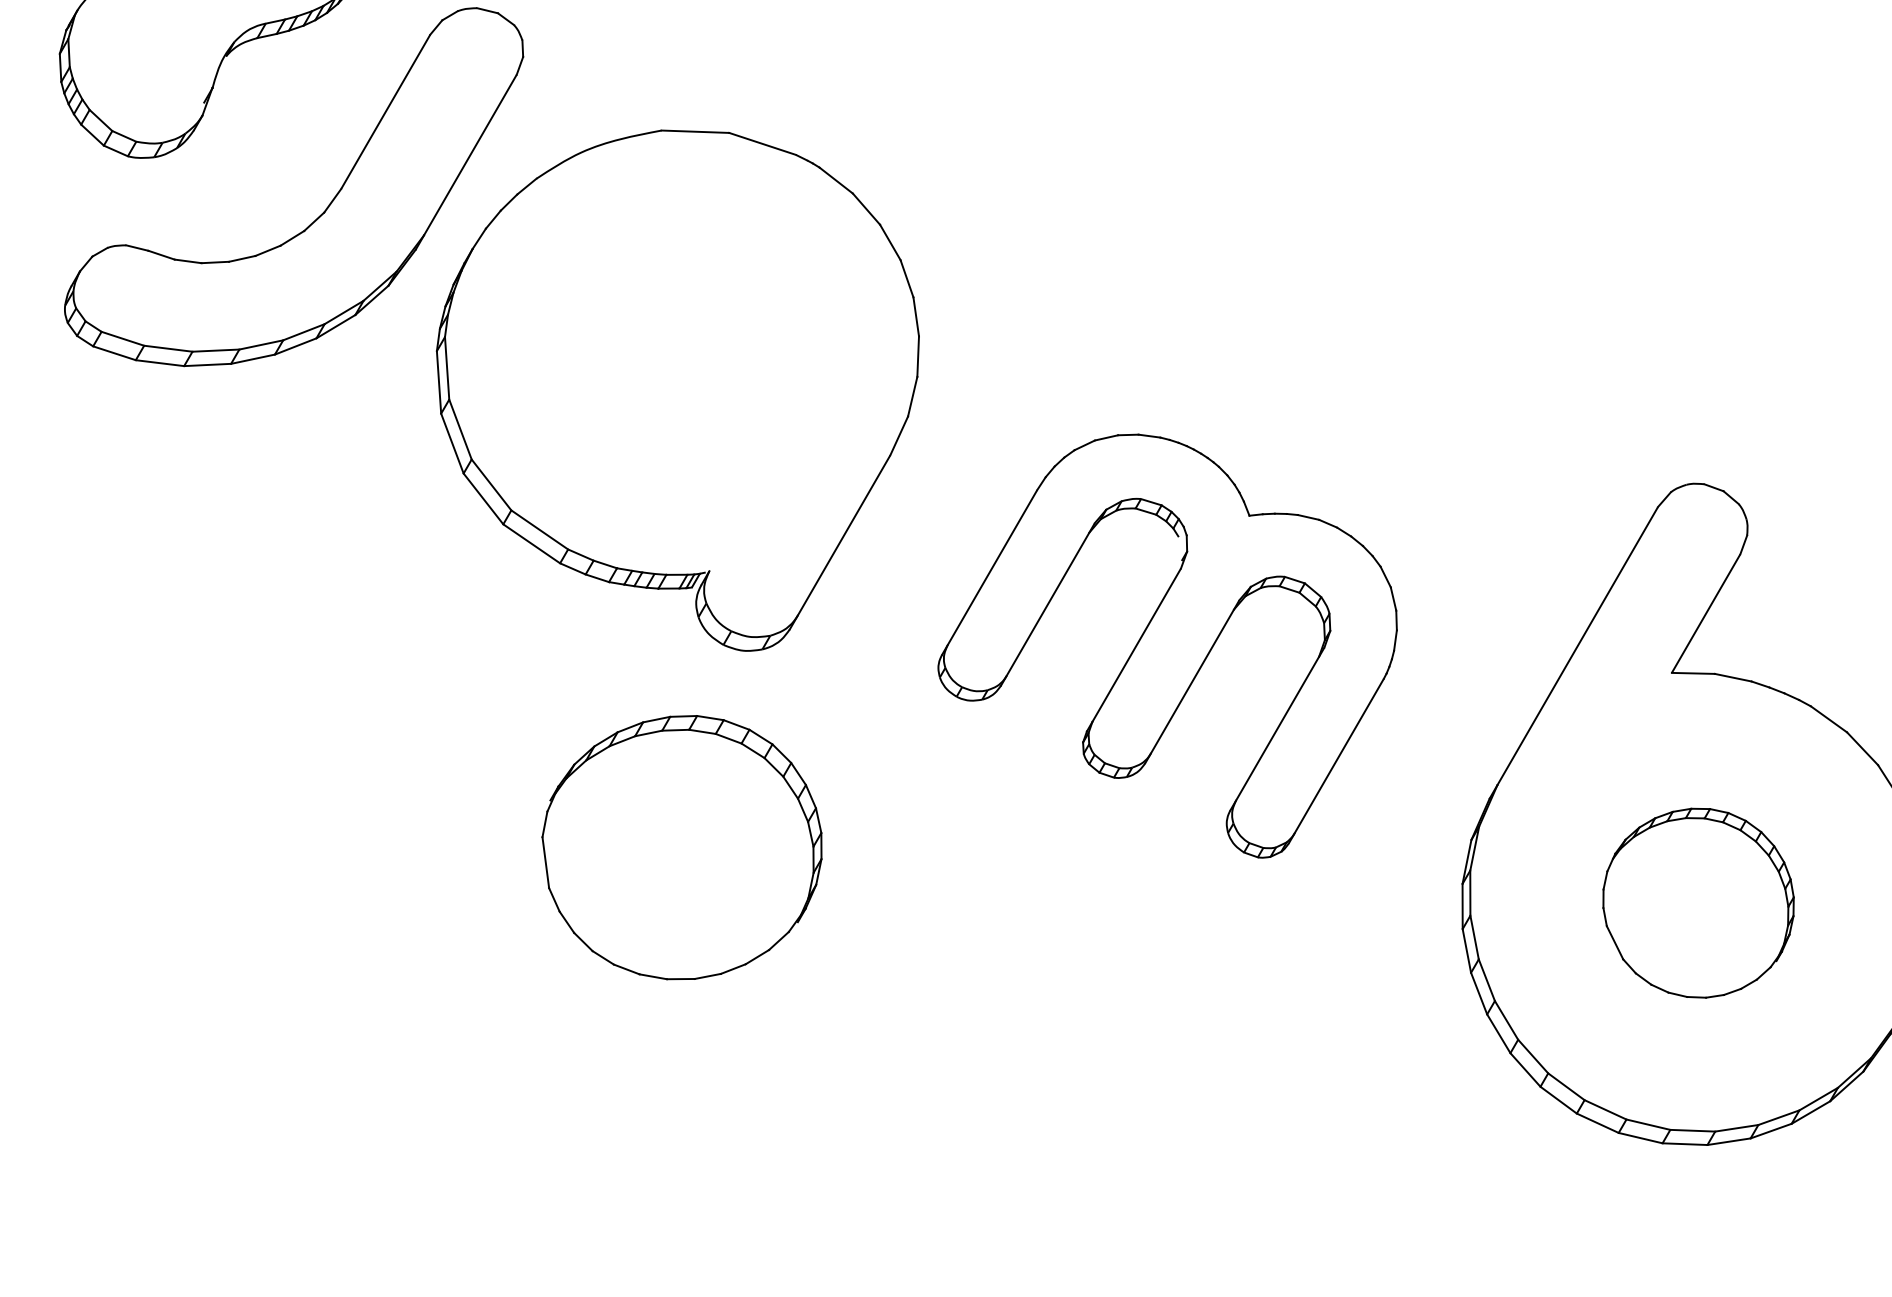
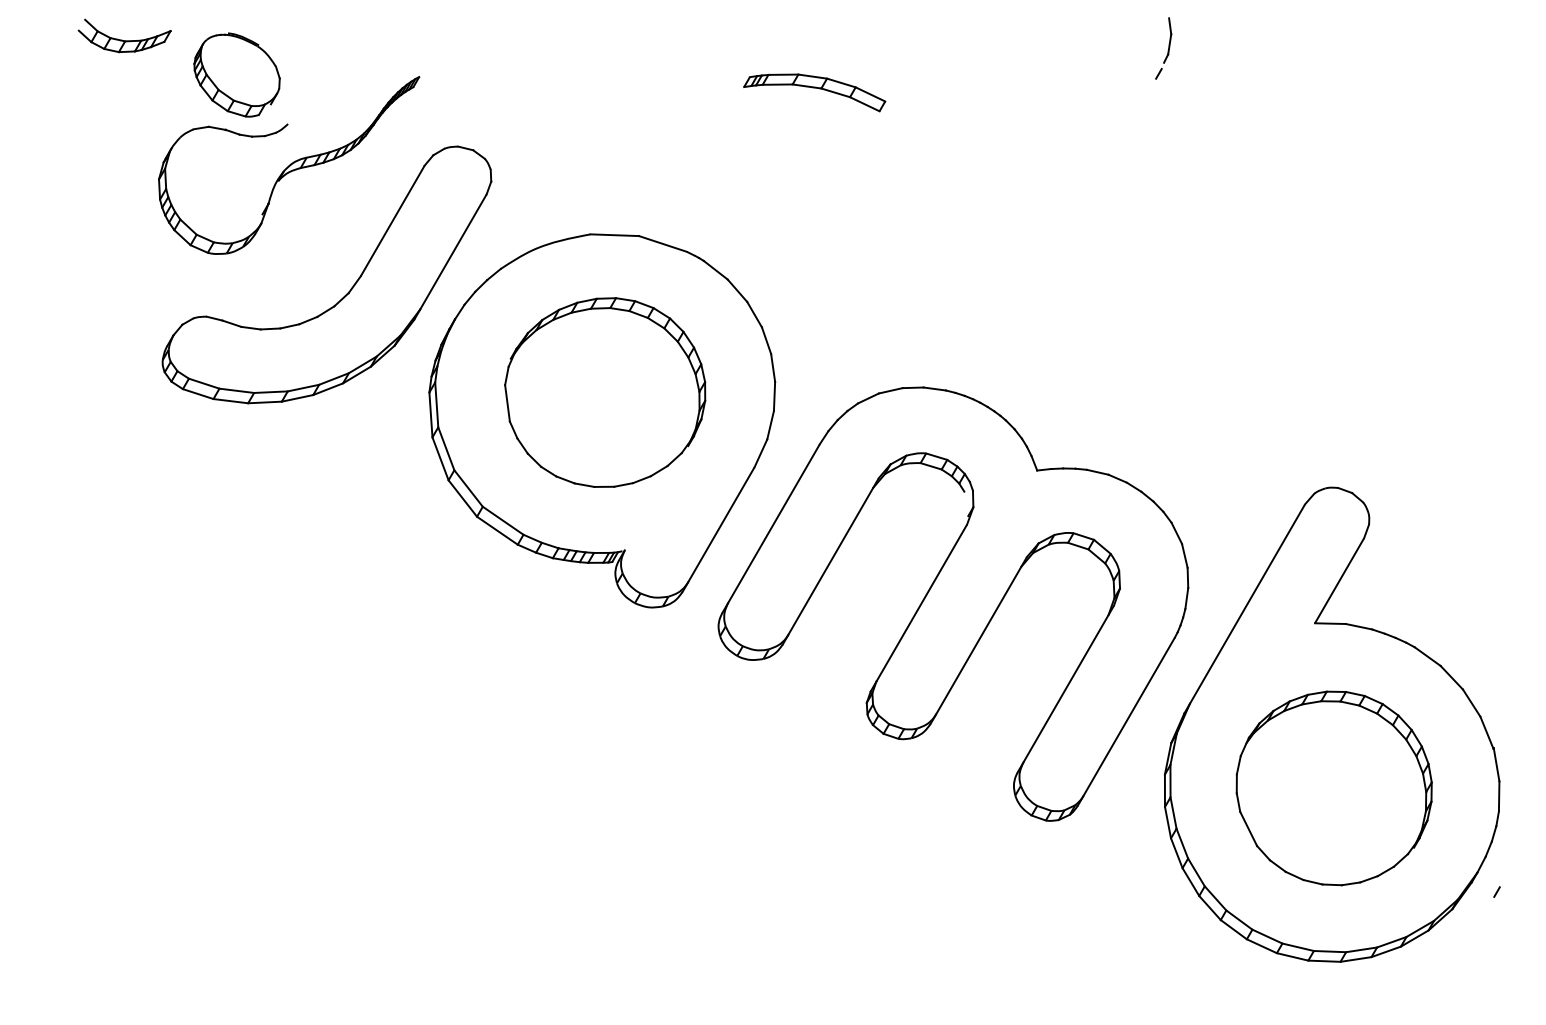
part: (1167, 645) -> (953, 603), size x1.43
part: (682, 847) -> (605, 392), moved
part: (1697, 903) -> (1333, 788), size x1.43

